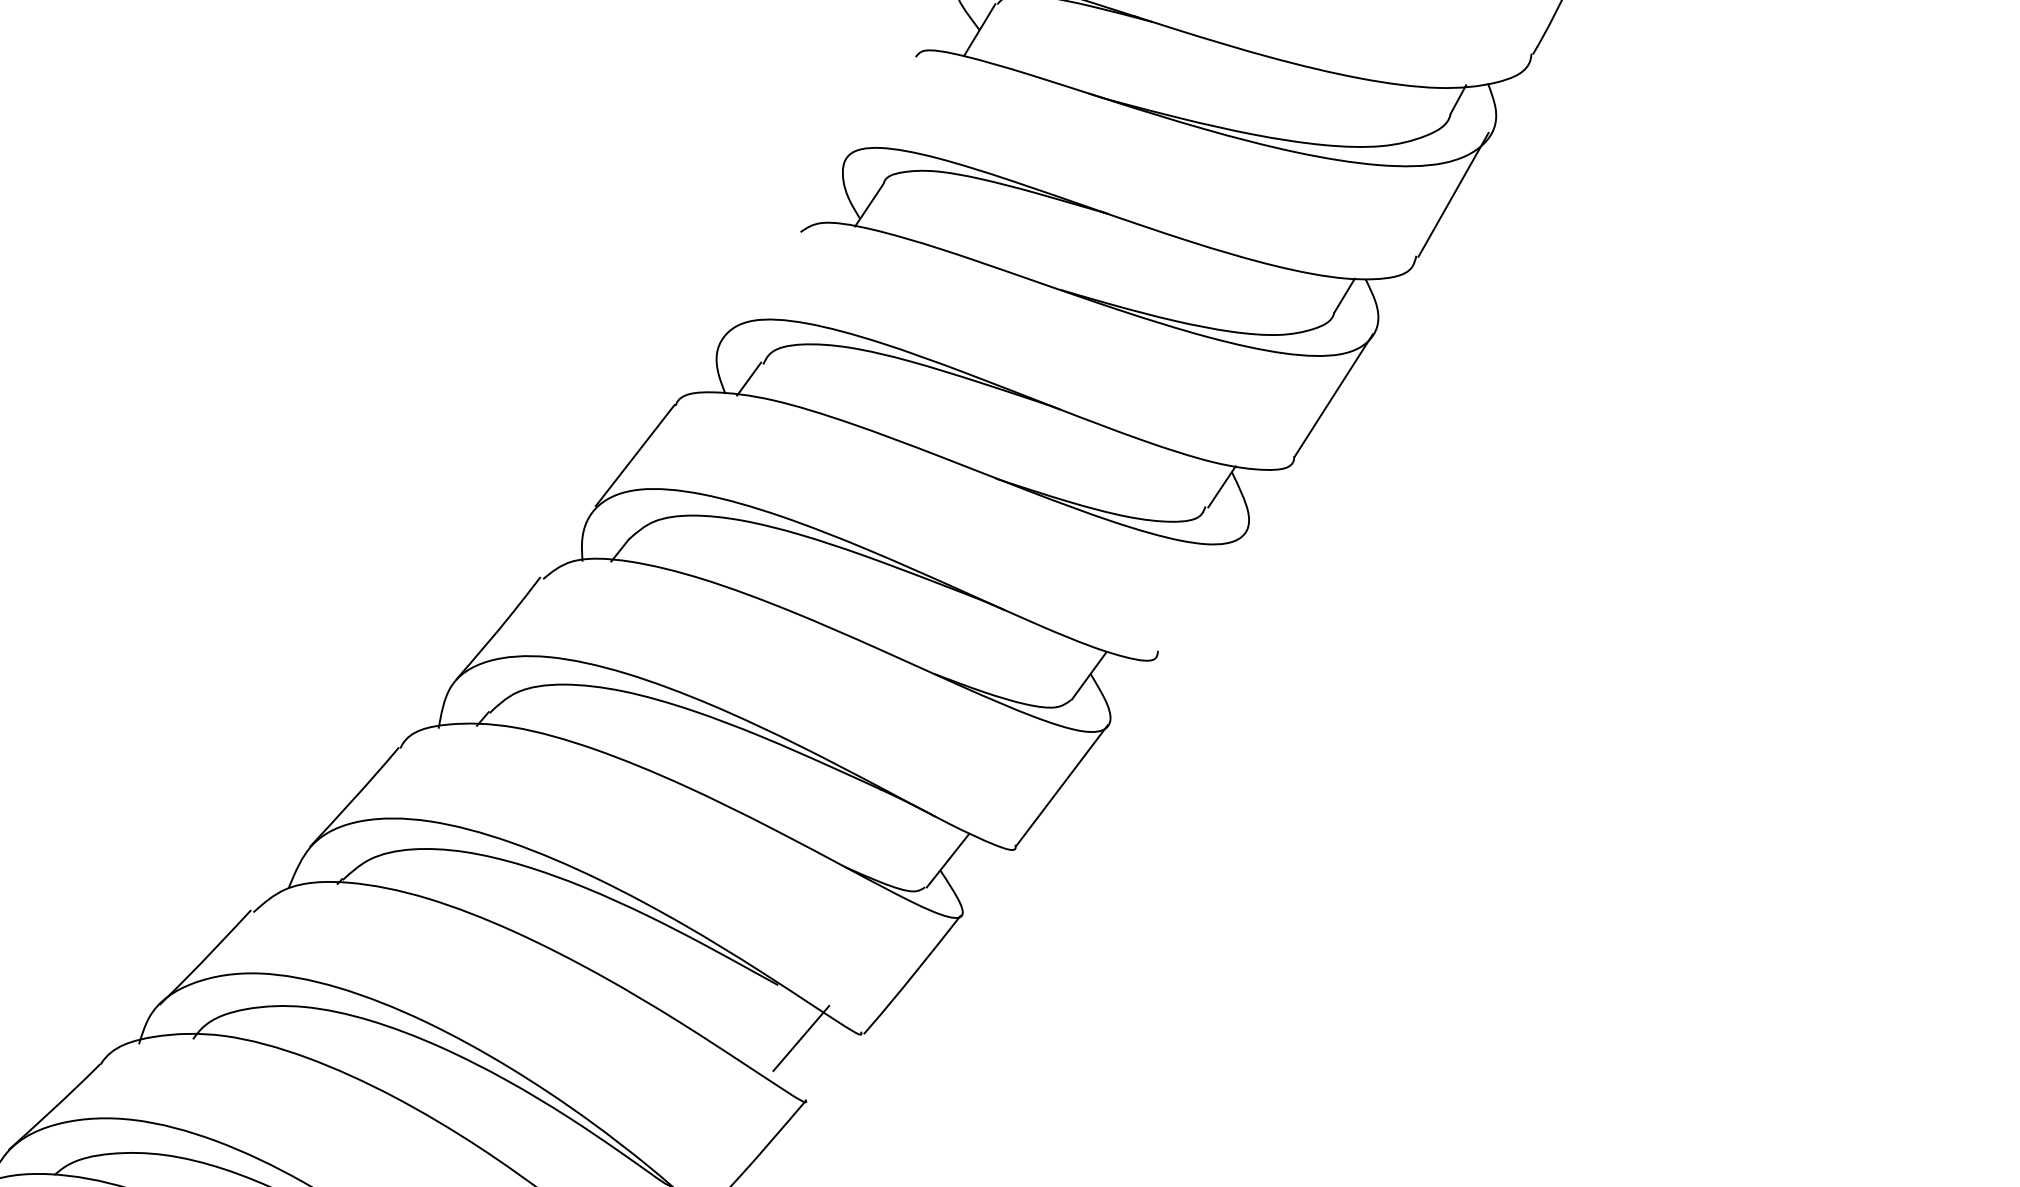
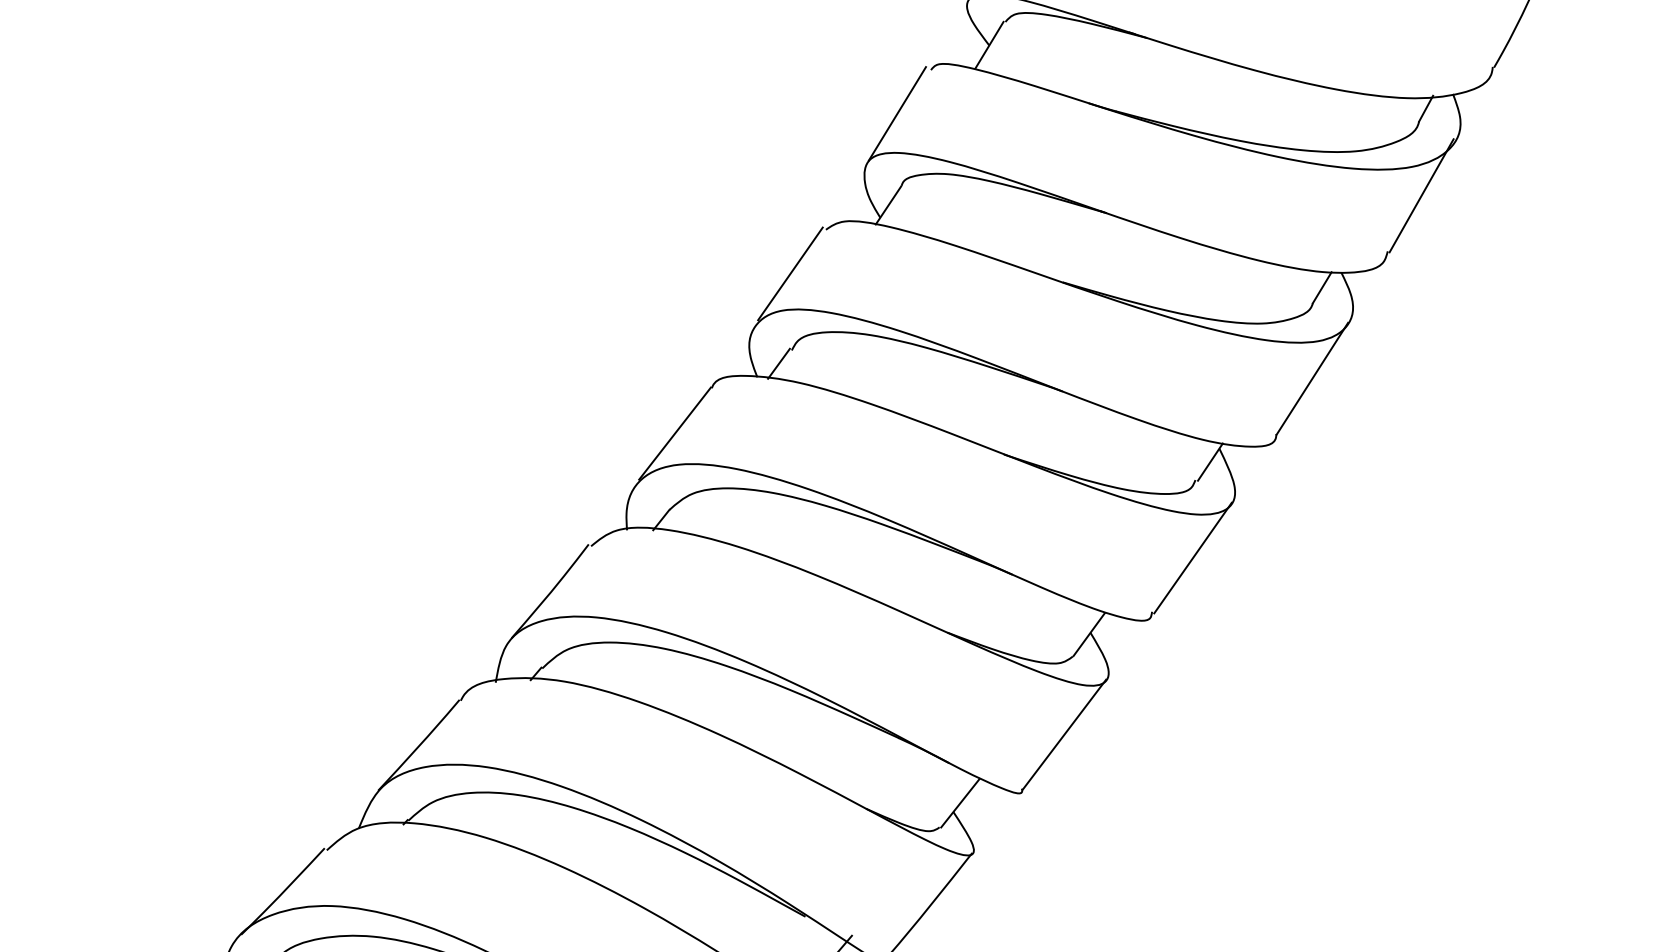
line: (878, 104) -> (897, 113), added
line: (761, 280) -> (790, 273), added
line: (1202, 591) -> (1192, 557), added

